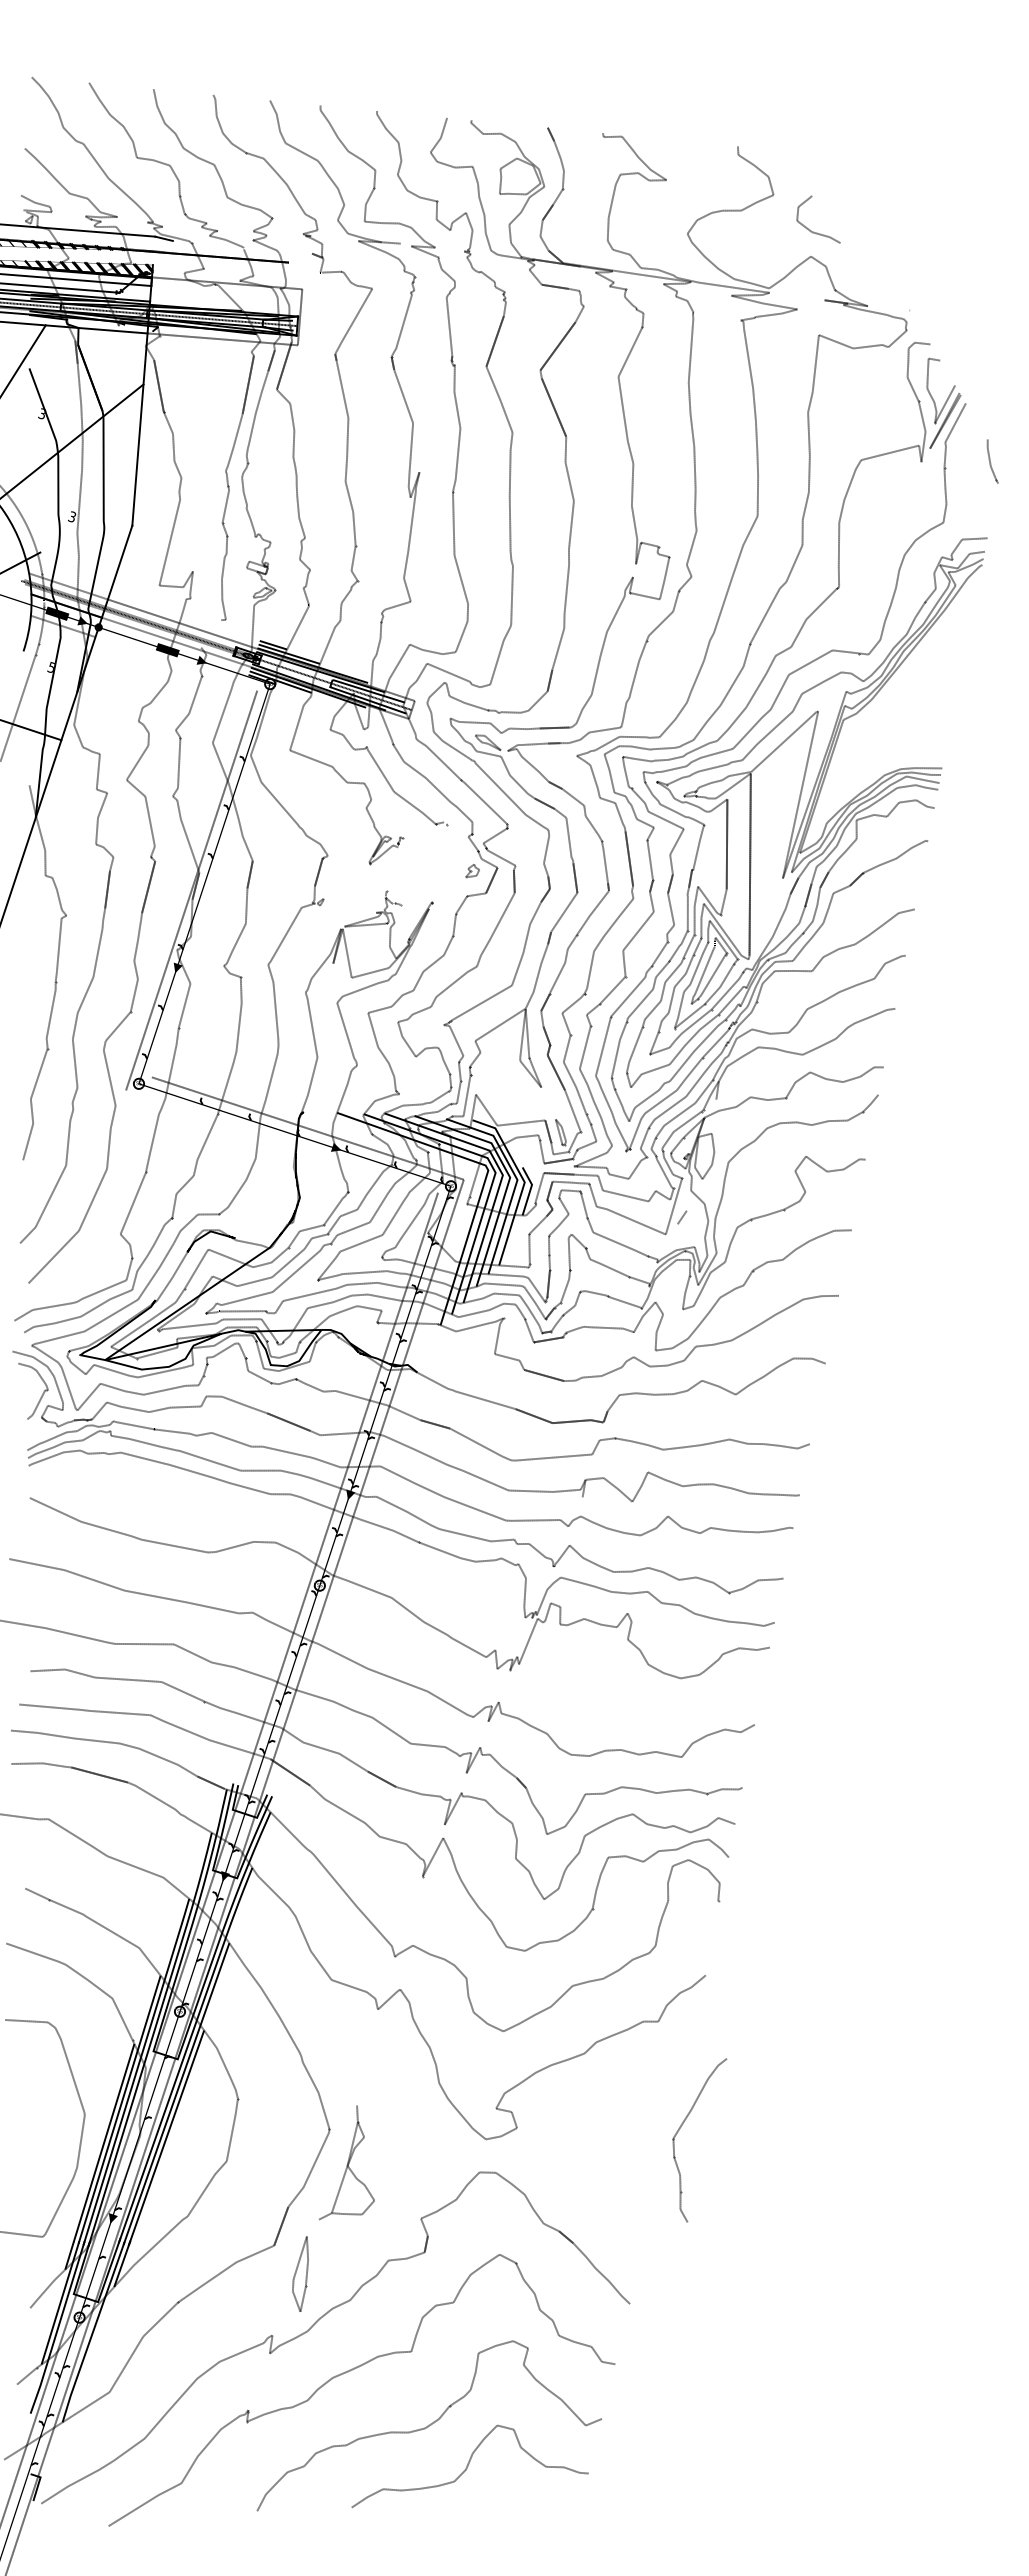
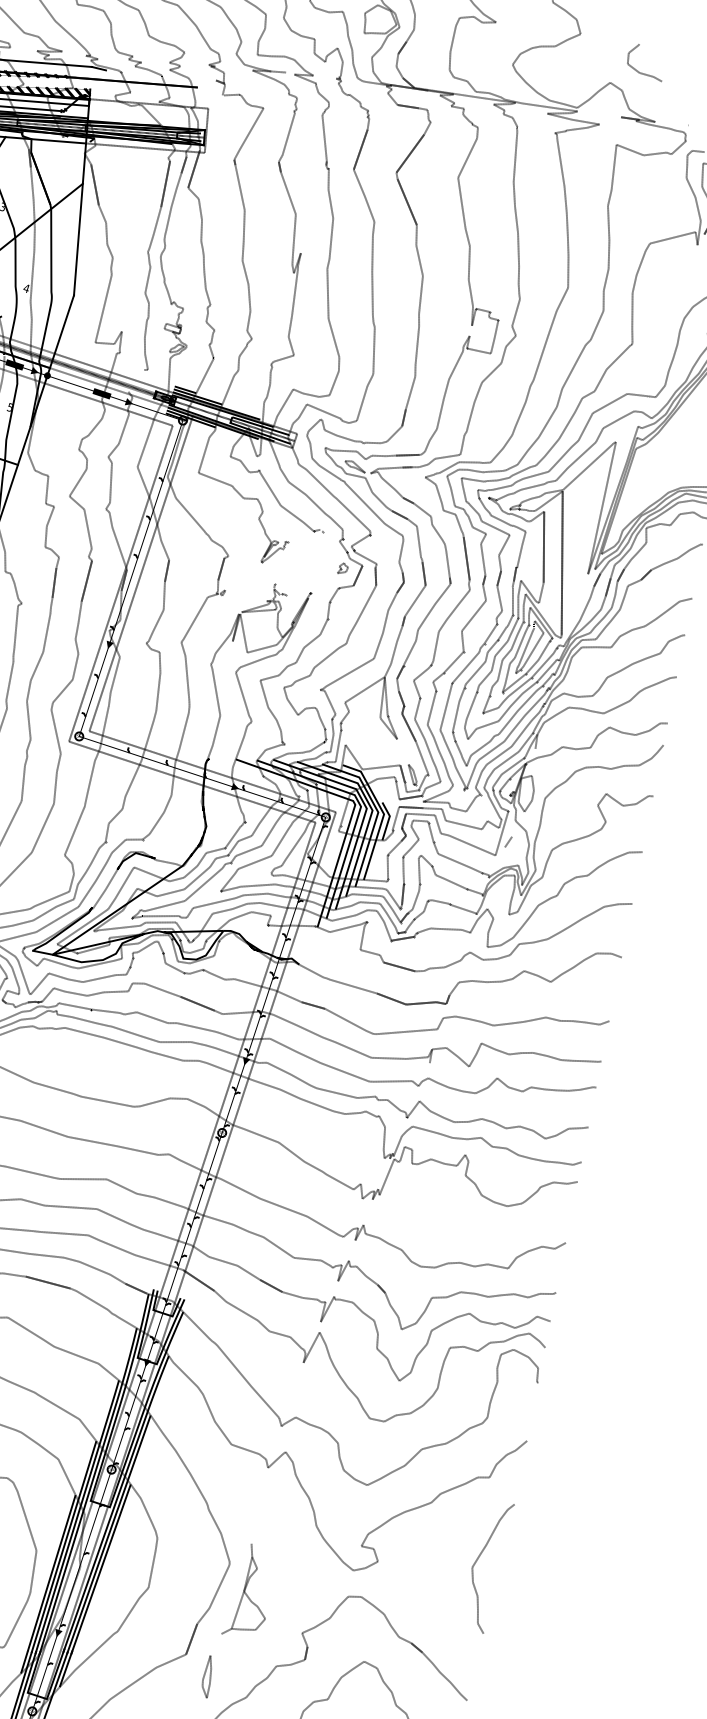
curve: (810, 229) -> (638, 70), moved
text: (71, 516) -> (25, 288), 3 -> 4
line: (176, 663) -> (108, 404), added
line: (217, 877) -> (141, 573), added
line: (282, 1141) -> (192, 782), added
curve: (681, 2127) -> (478, 1558), moved
part: (300, 2273) -> (206, 1676), size x0.71

